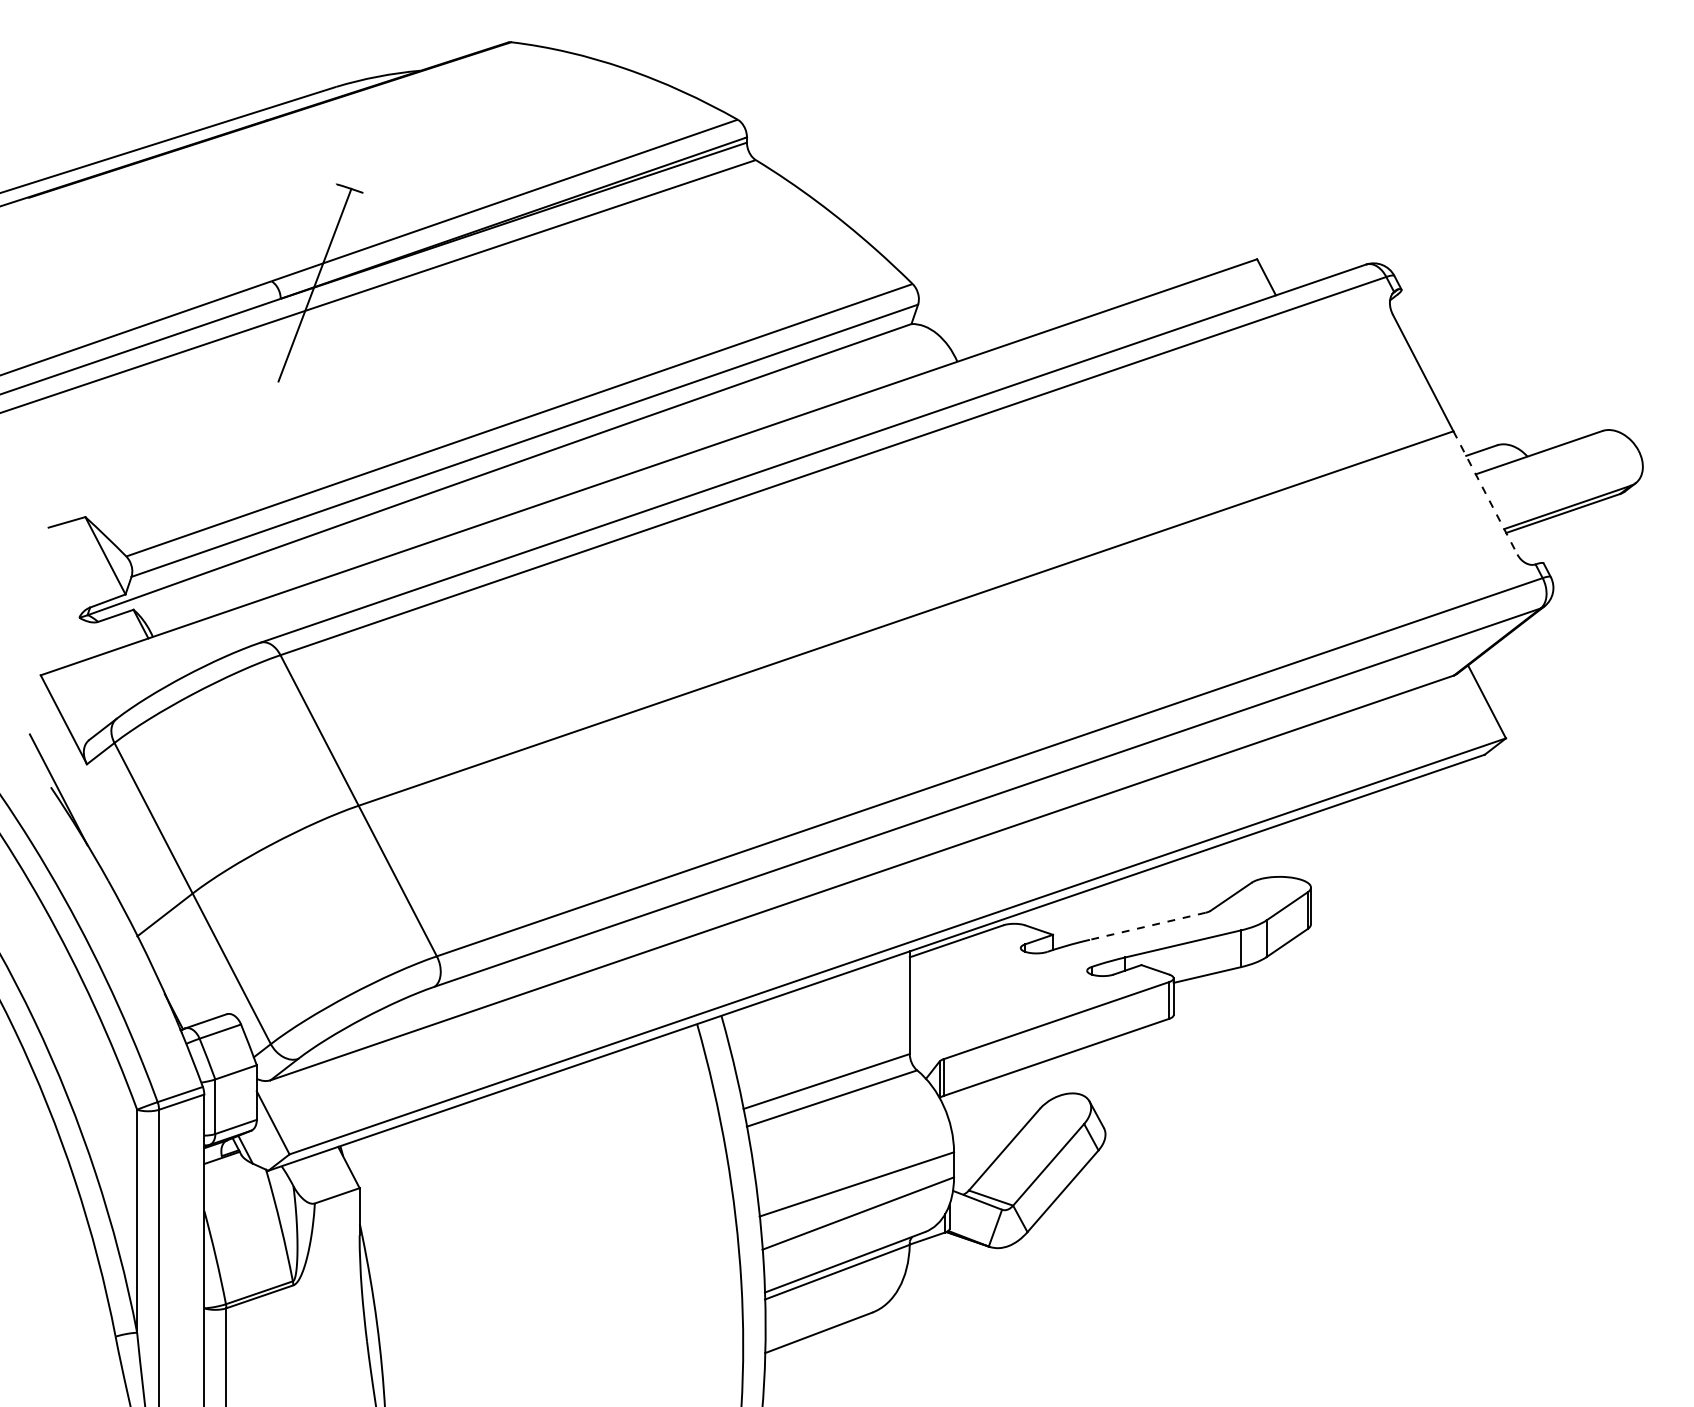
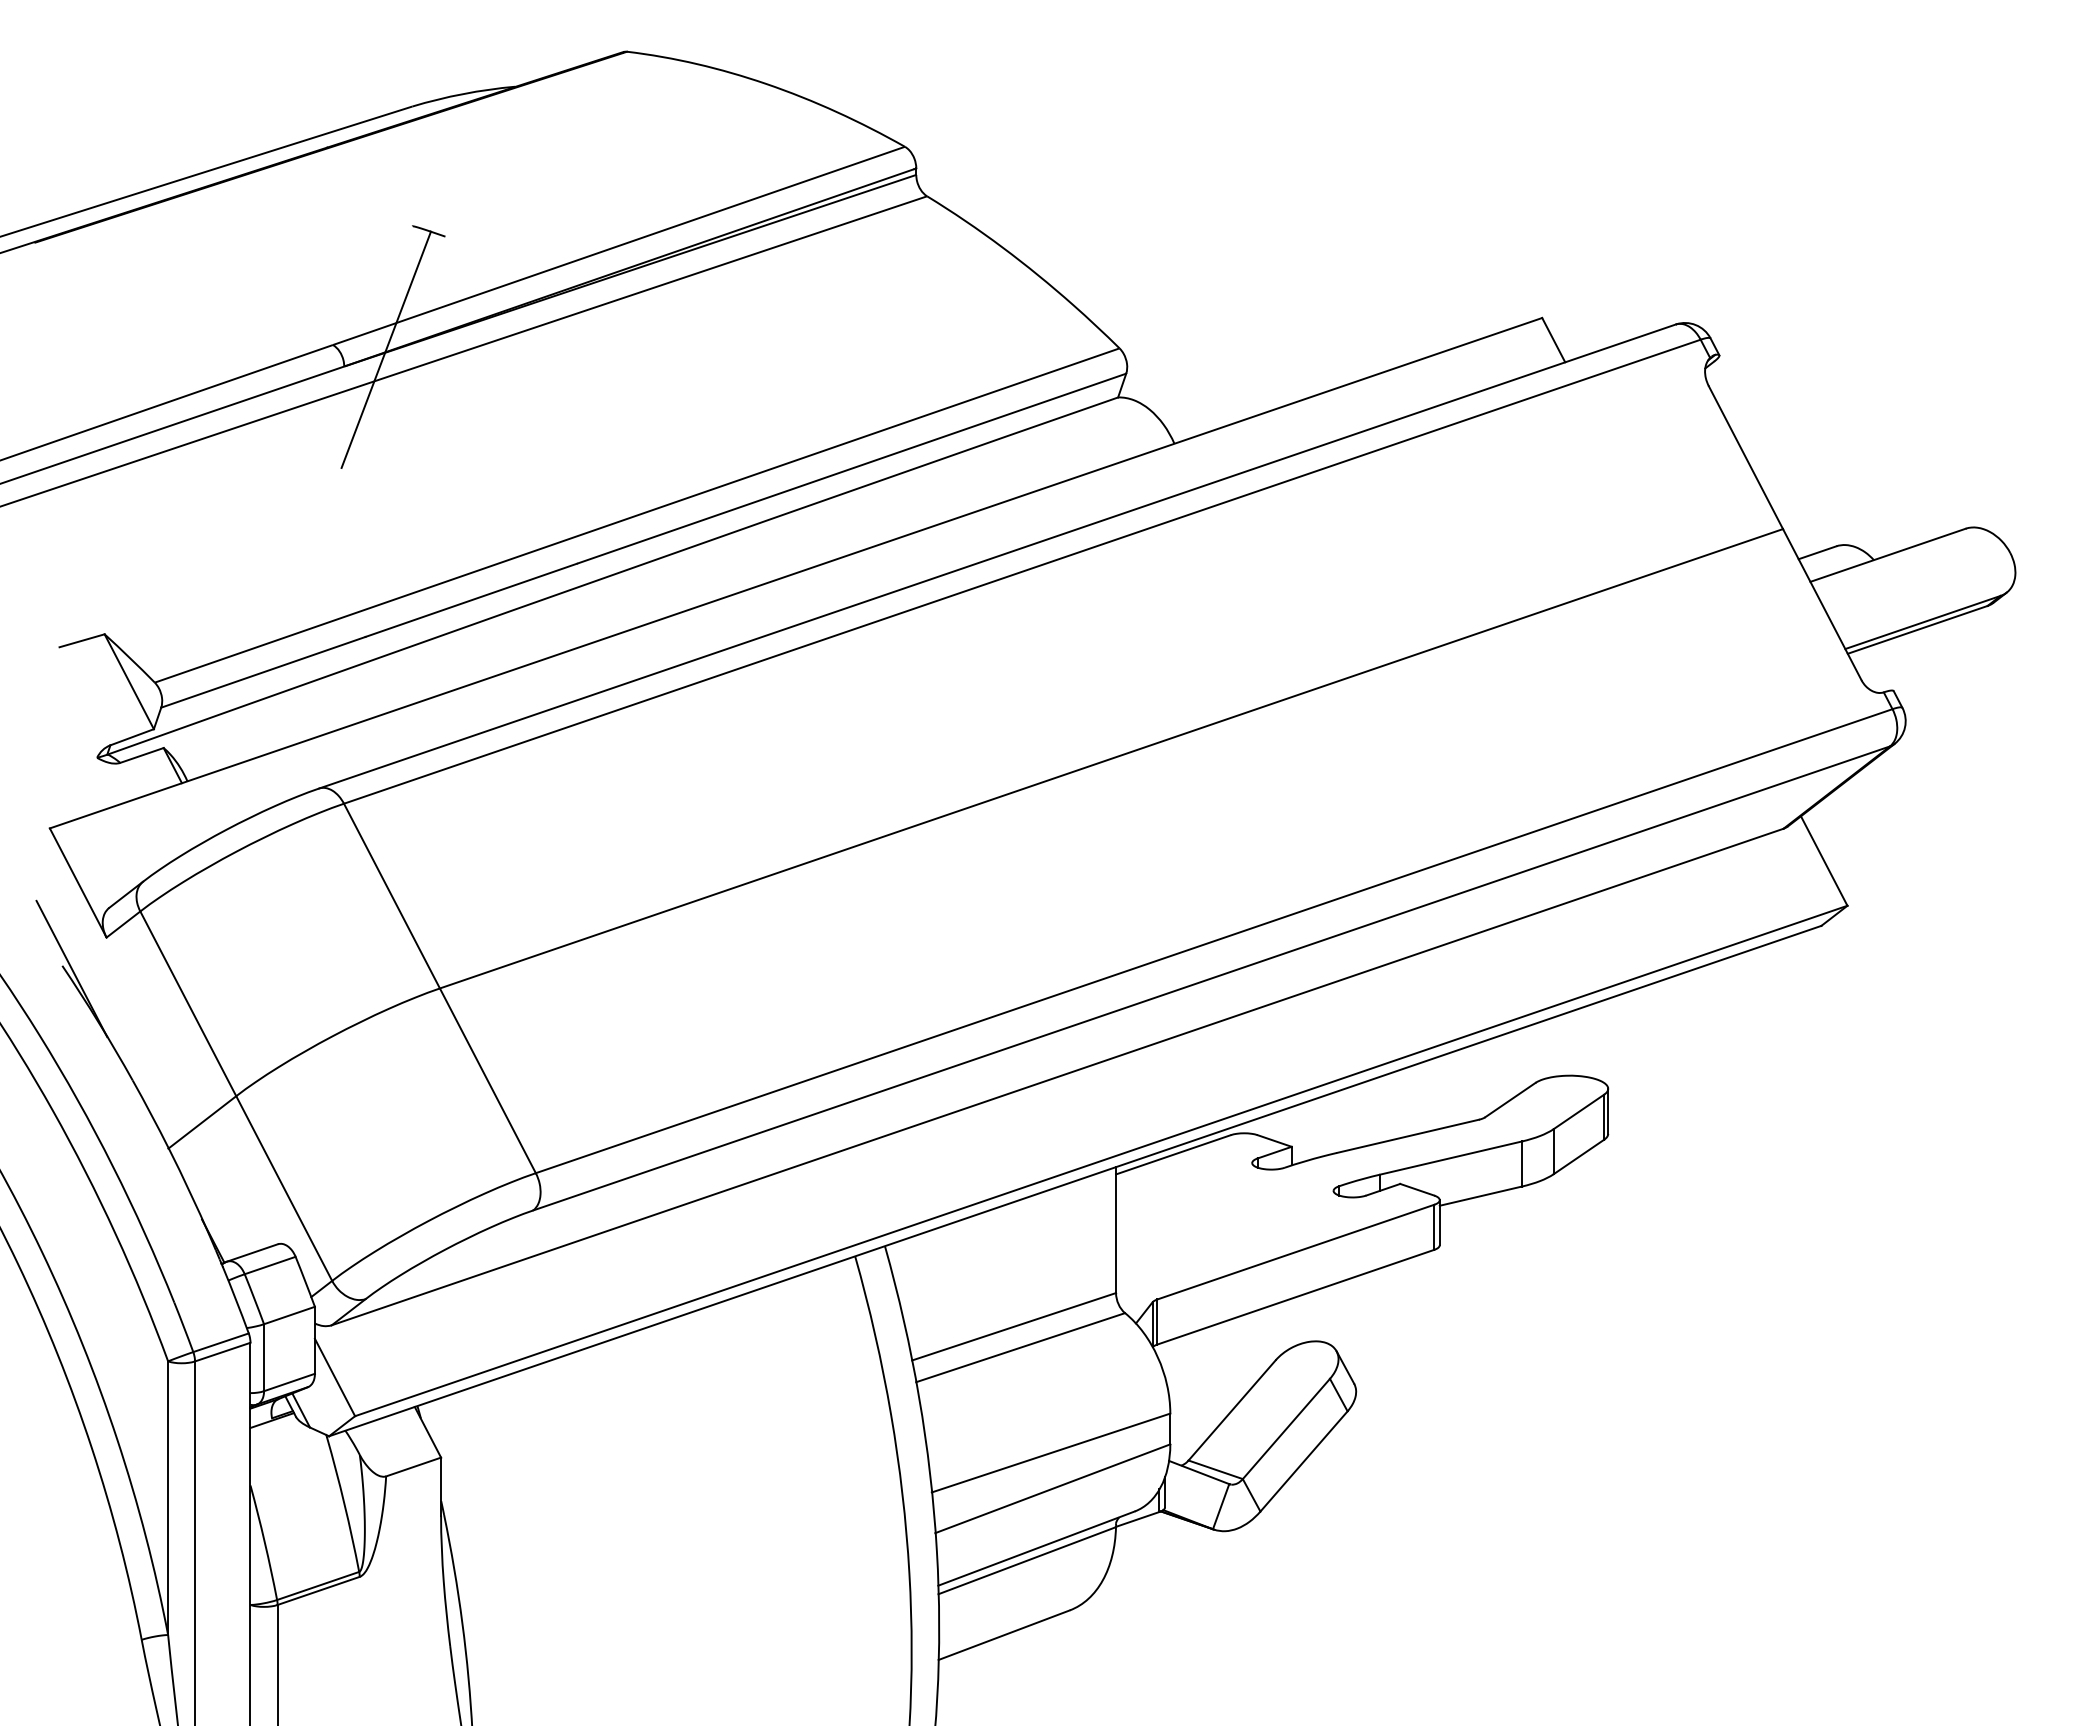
line: (1485, 493) -> (1822, 605), dashed -> solid
line: (1147, 926) -> (1407, 1136), dashed -> solid

